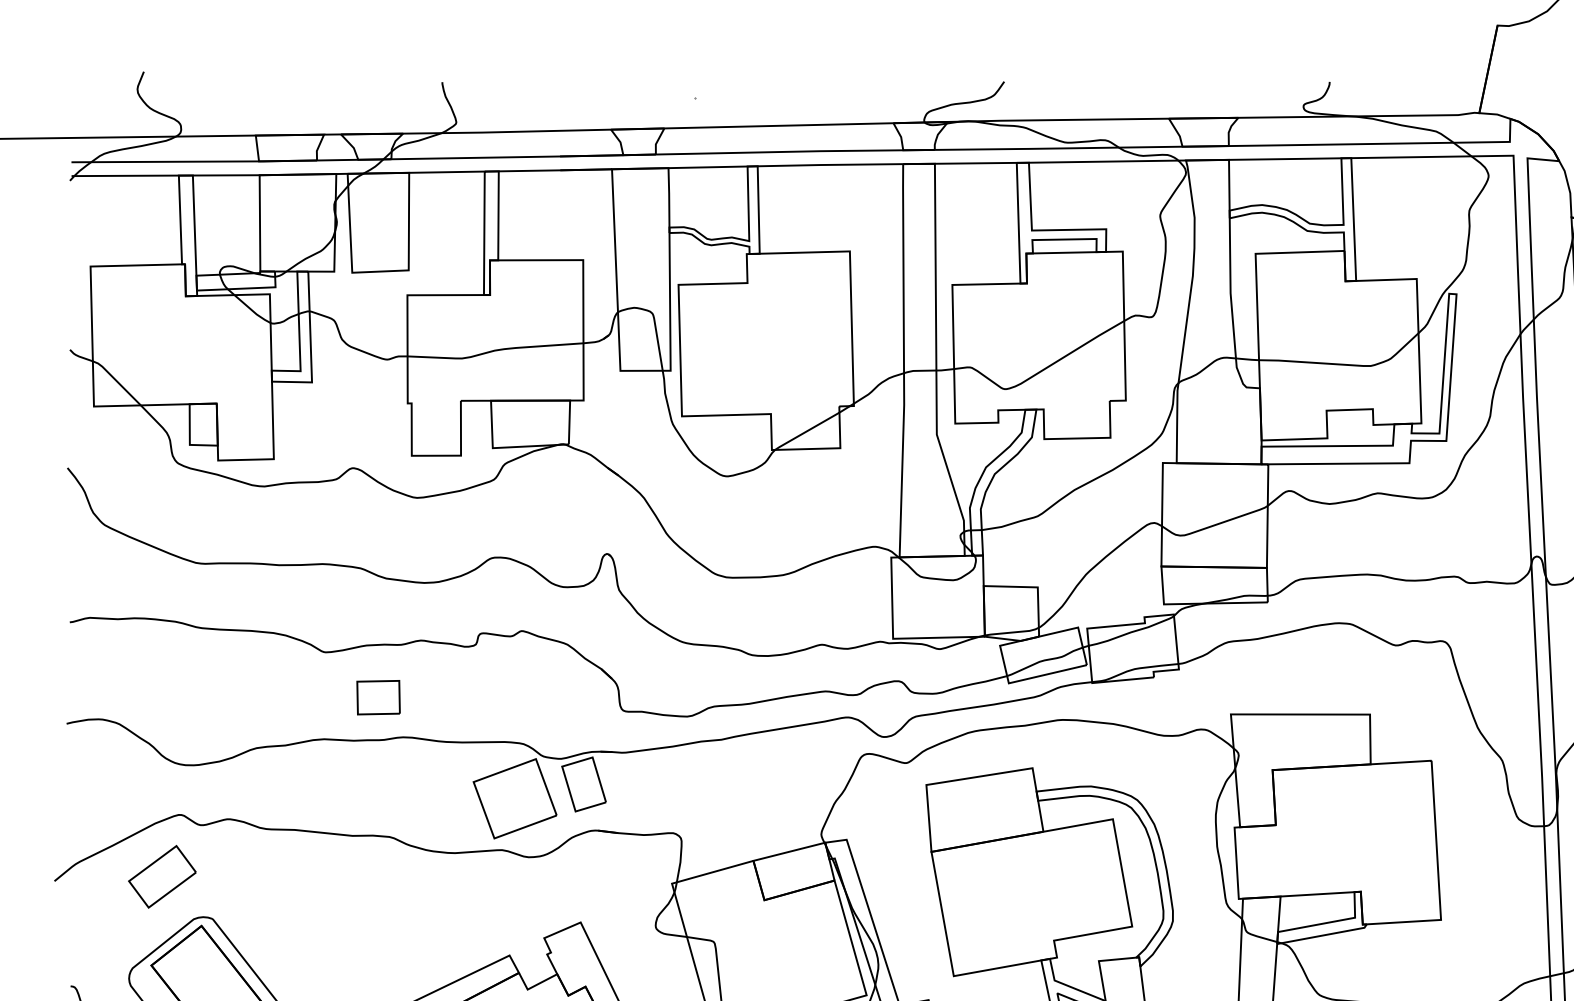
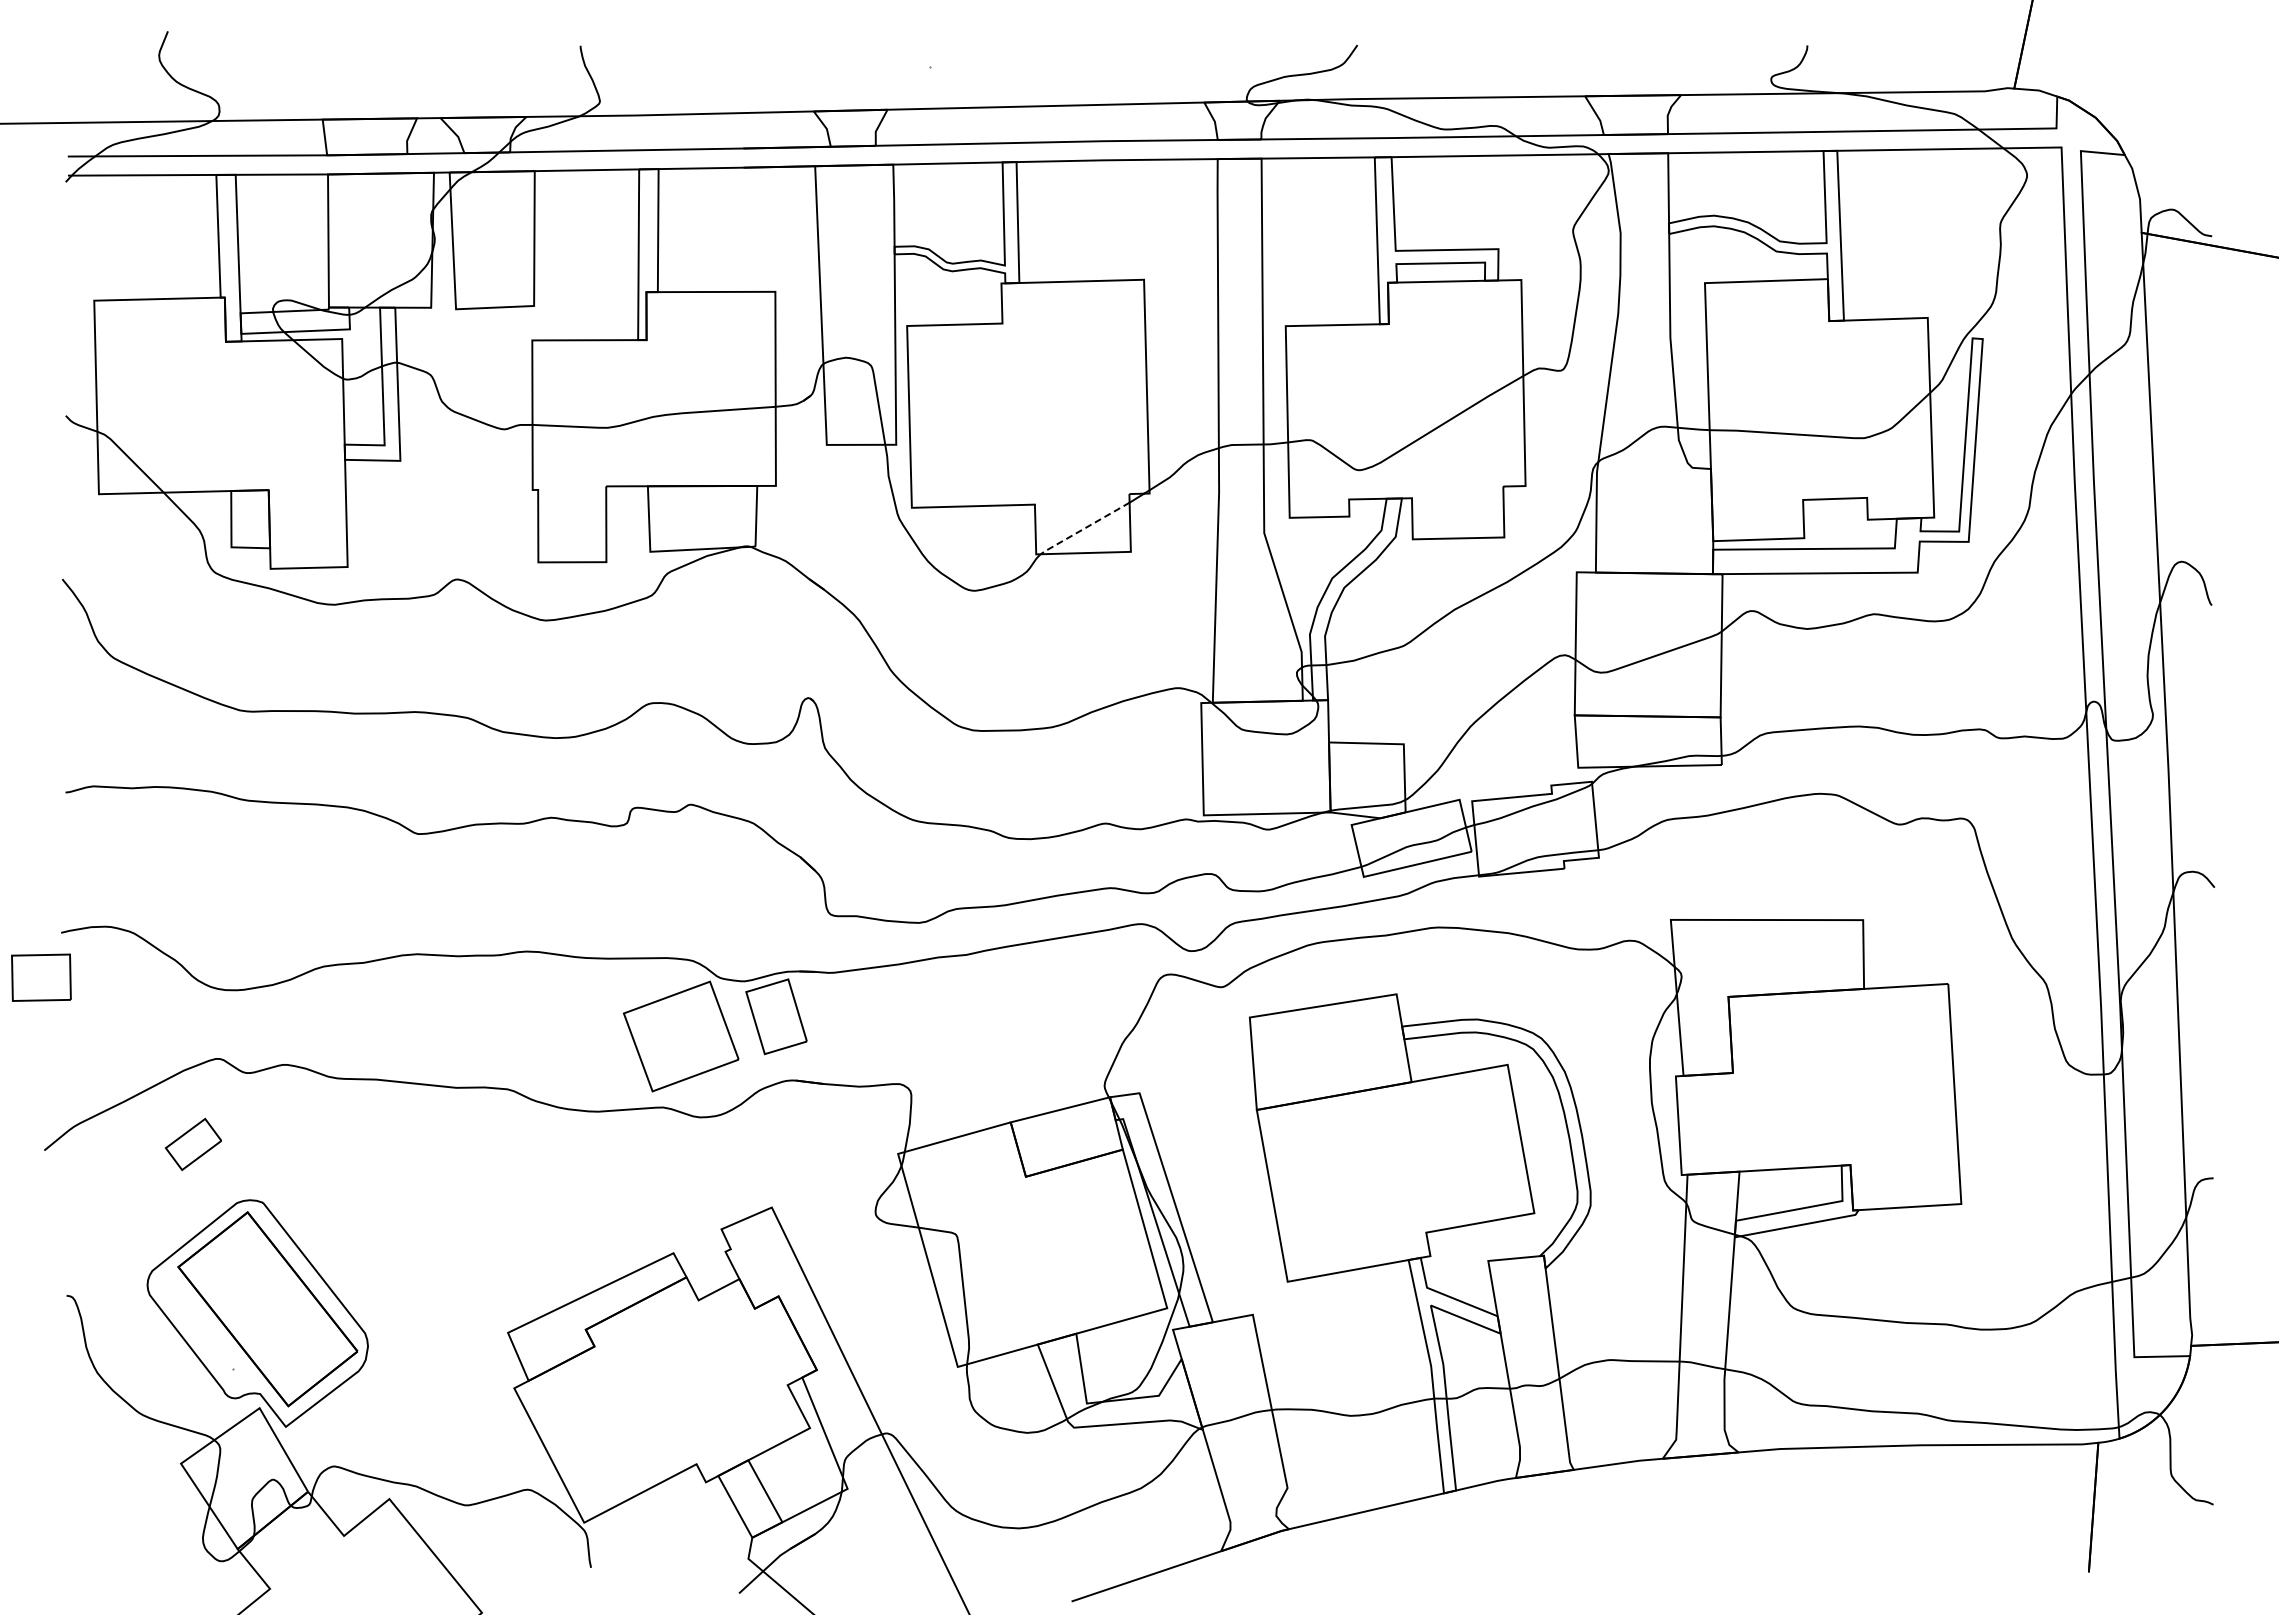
line: (806, 431) -> (1083, 528), solid -> dashed
part: (378, 697) -> (41, 977), moved
part: (162, 876) -> (193, 1144), size x0.6

